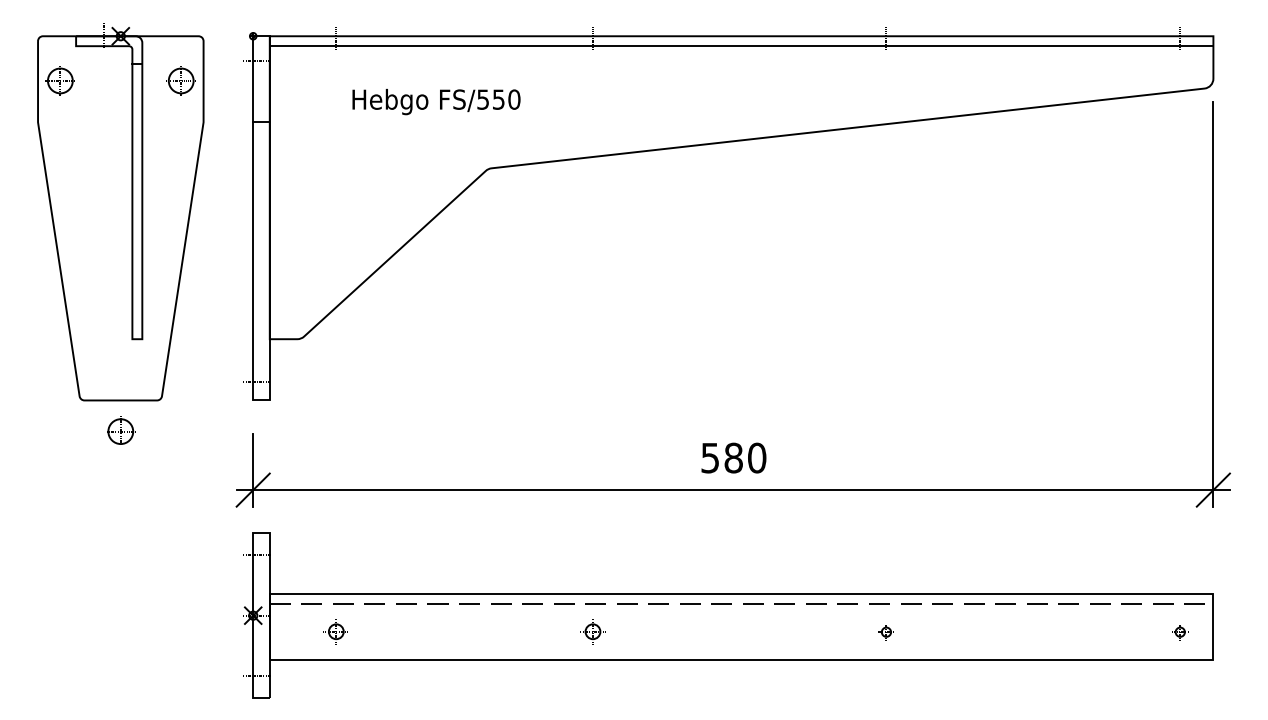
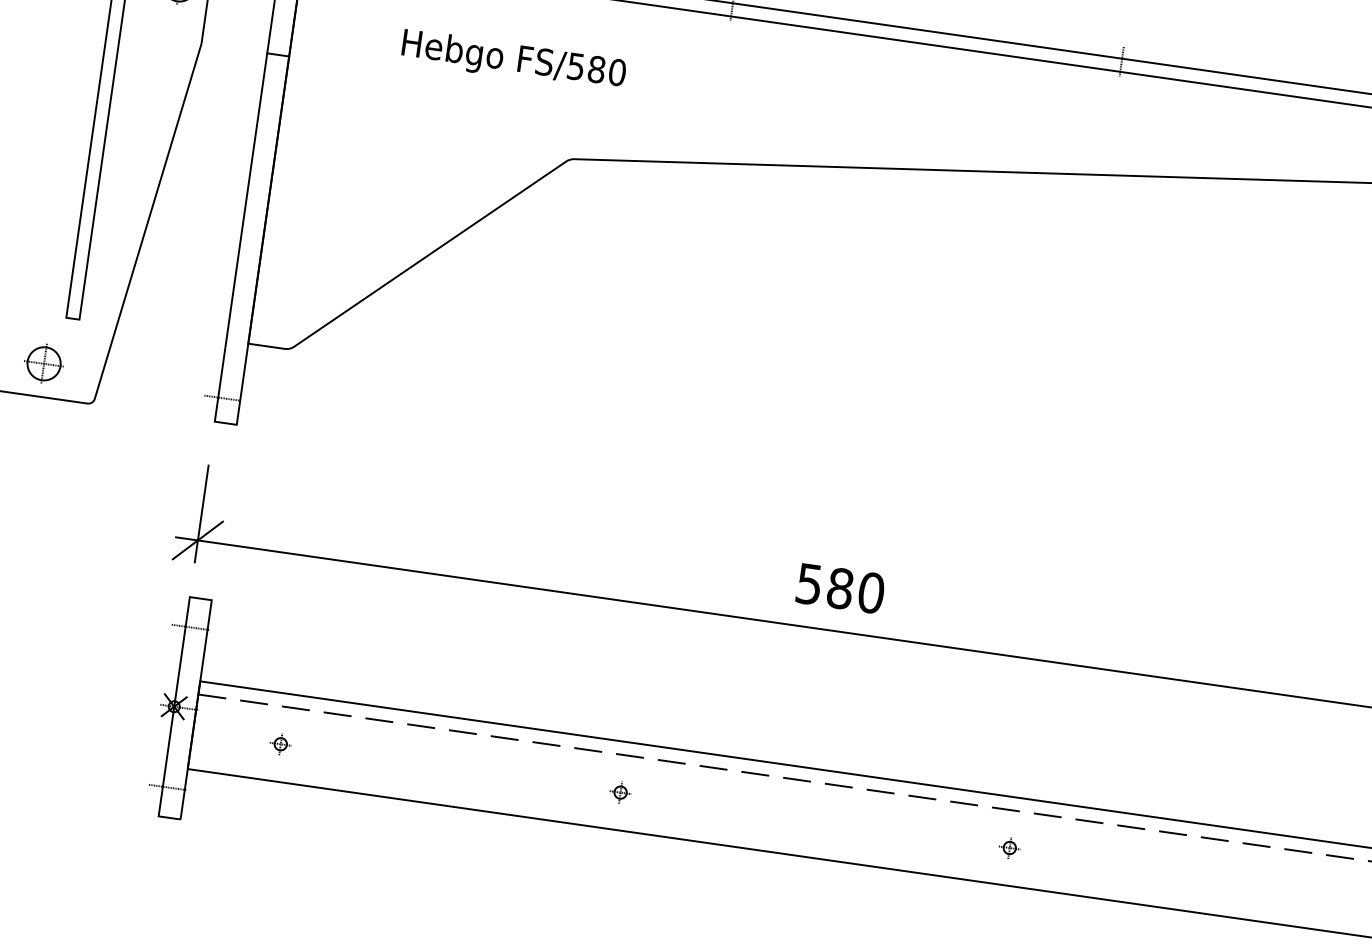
text: (498, 99) -> (596, 69), FS/550 -> FS/580
part: (121, 430) -> (45, 362), moved
part: (335, 632) -> (280, 744), size x0.62
part: (591, 632) -> (619, 792), size x0.62

